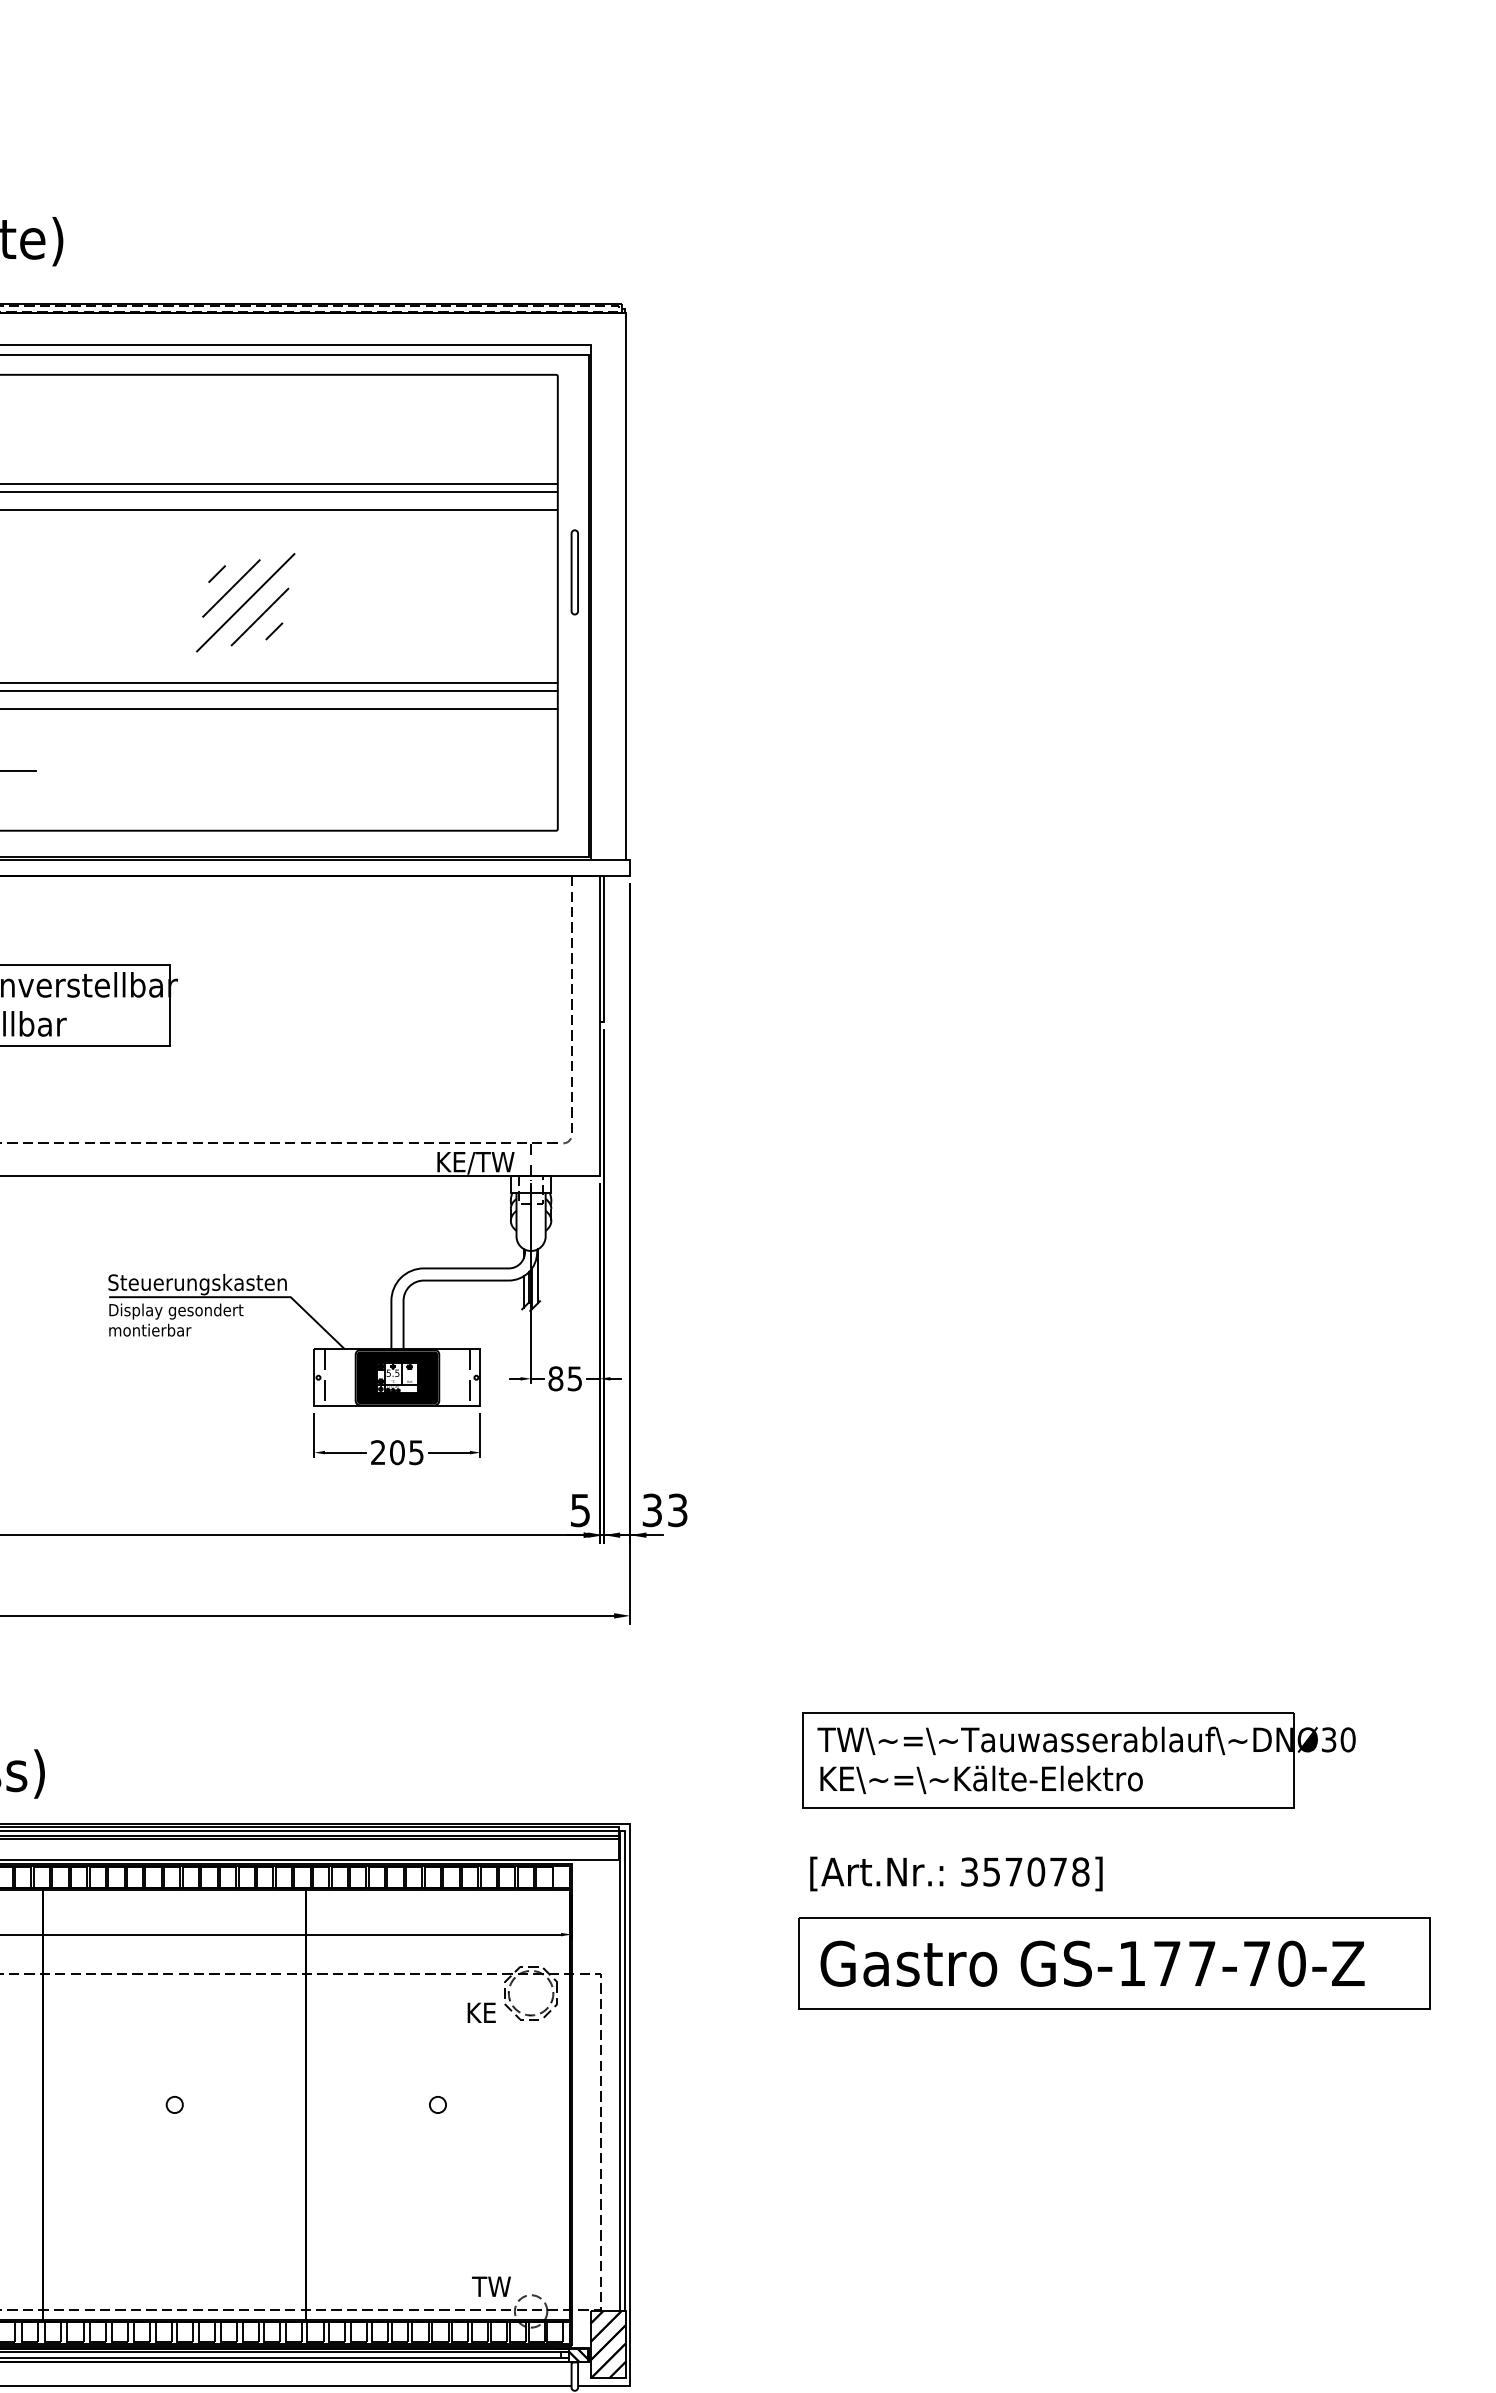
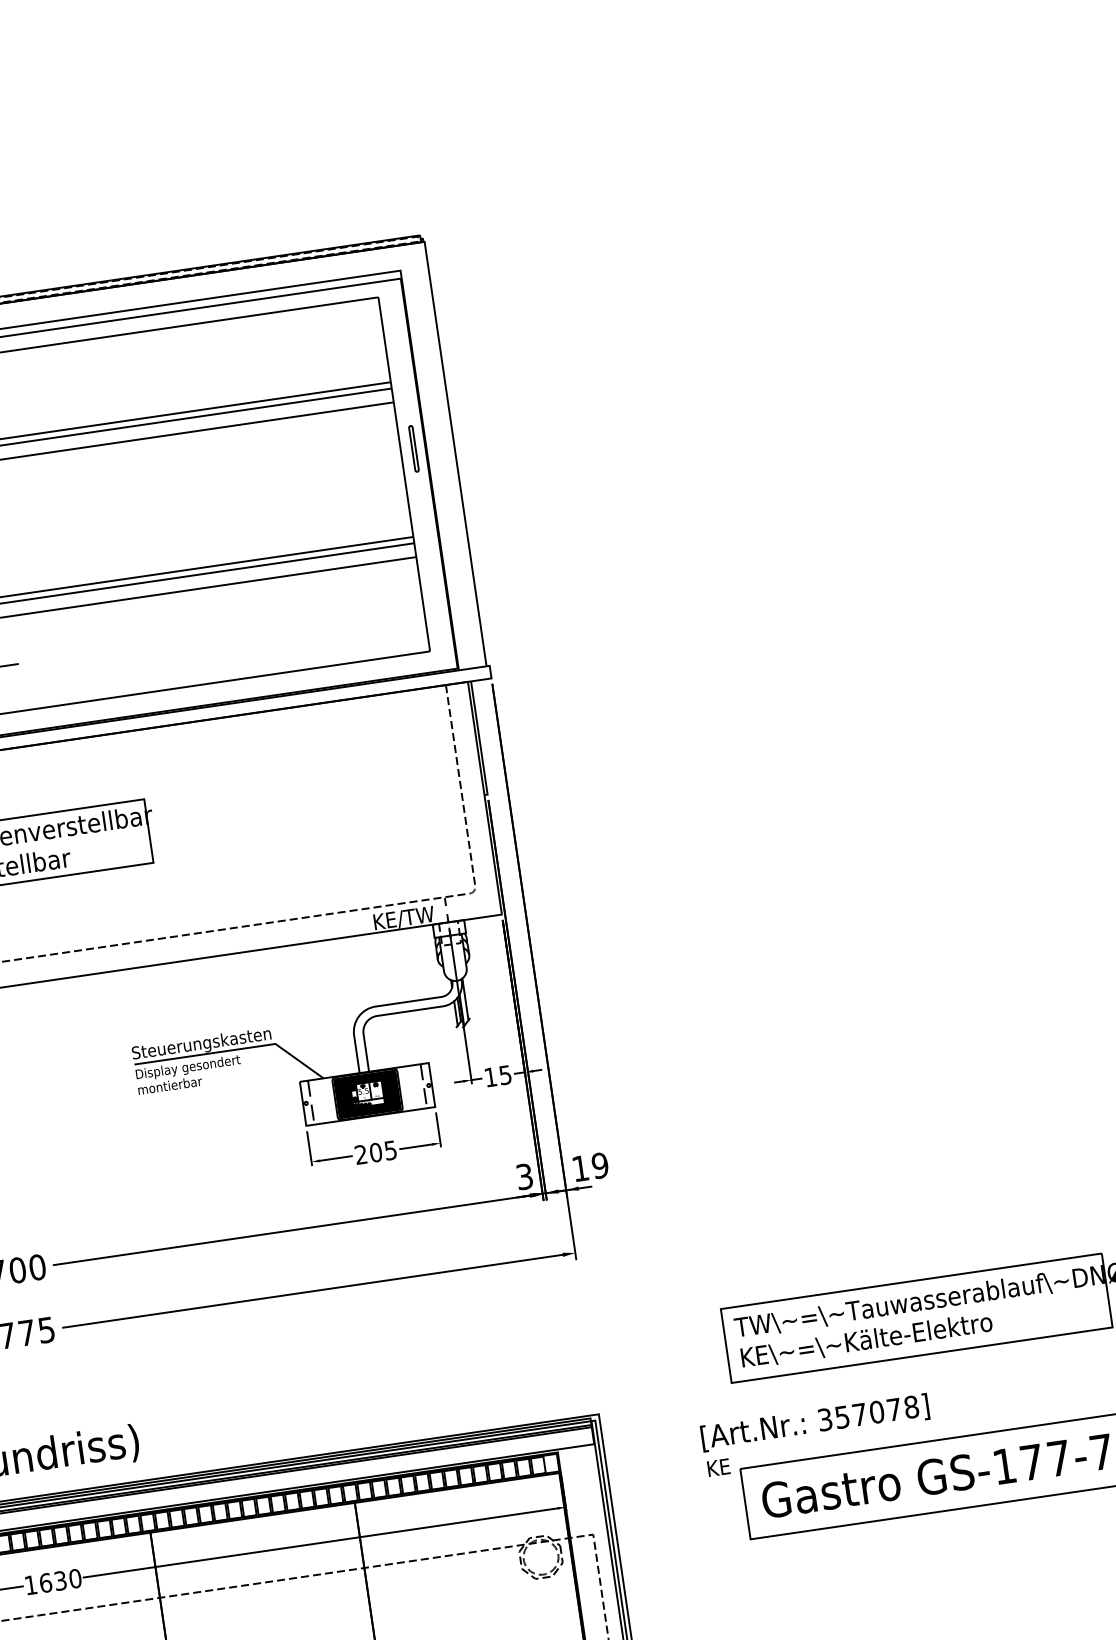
part: (574, 572) -> (413, 448), size x0.7
part: (245, 602) -> (161, 509), removed
text: (555, 1378) -> (490, 1077), 85 -> 15
text: (580, 1509) -> (524, 1176), 5 -> 3
text: (664, 1510) -> (589, 1167), 33 -> 19
text: (956, 1873) -> (815, 1422), moved
text: (481, 2012) -> (718, 1467), moved

